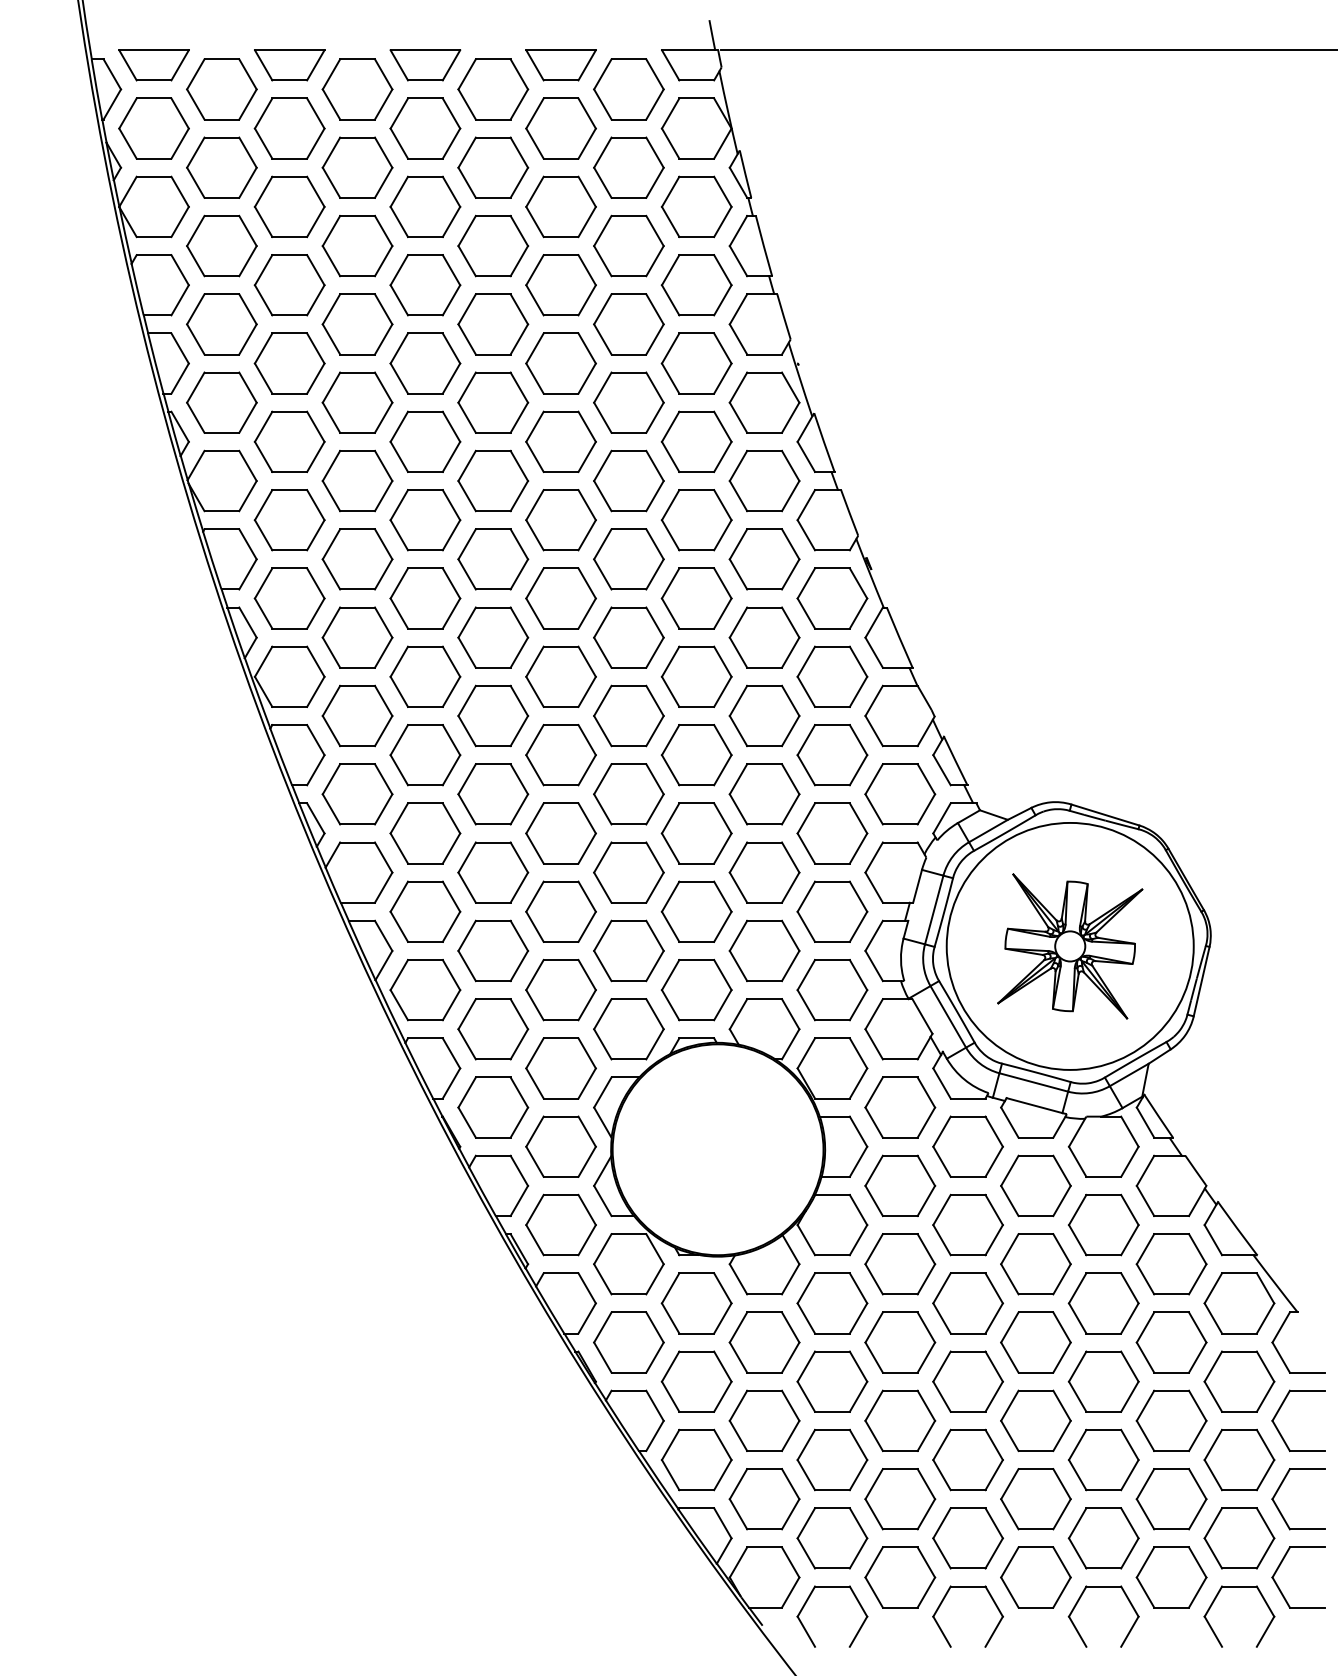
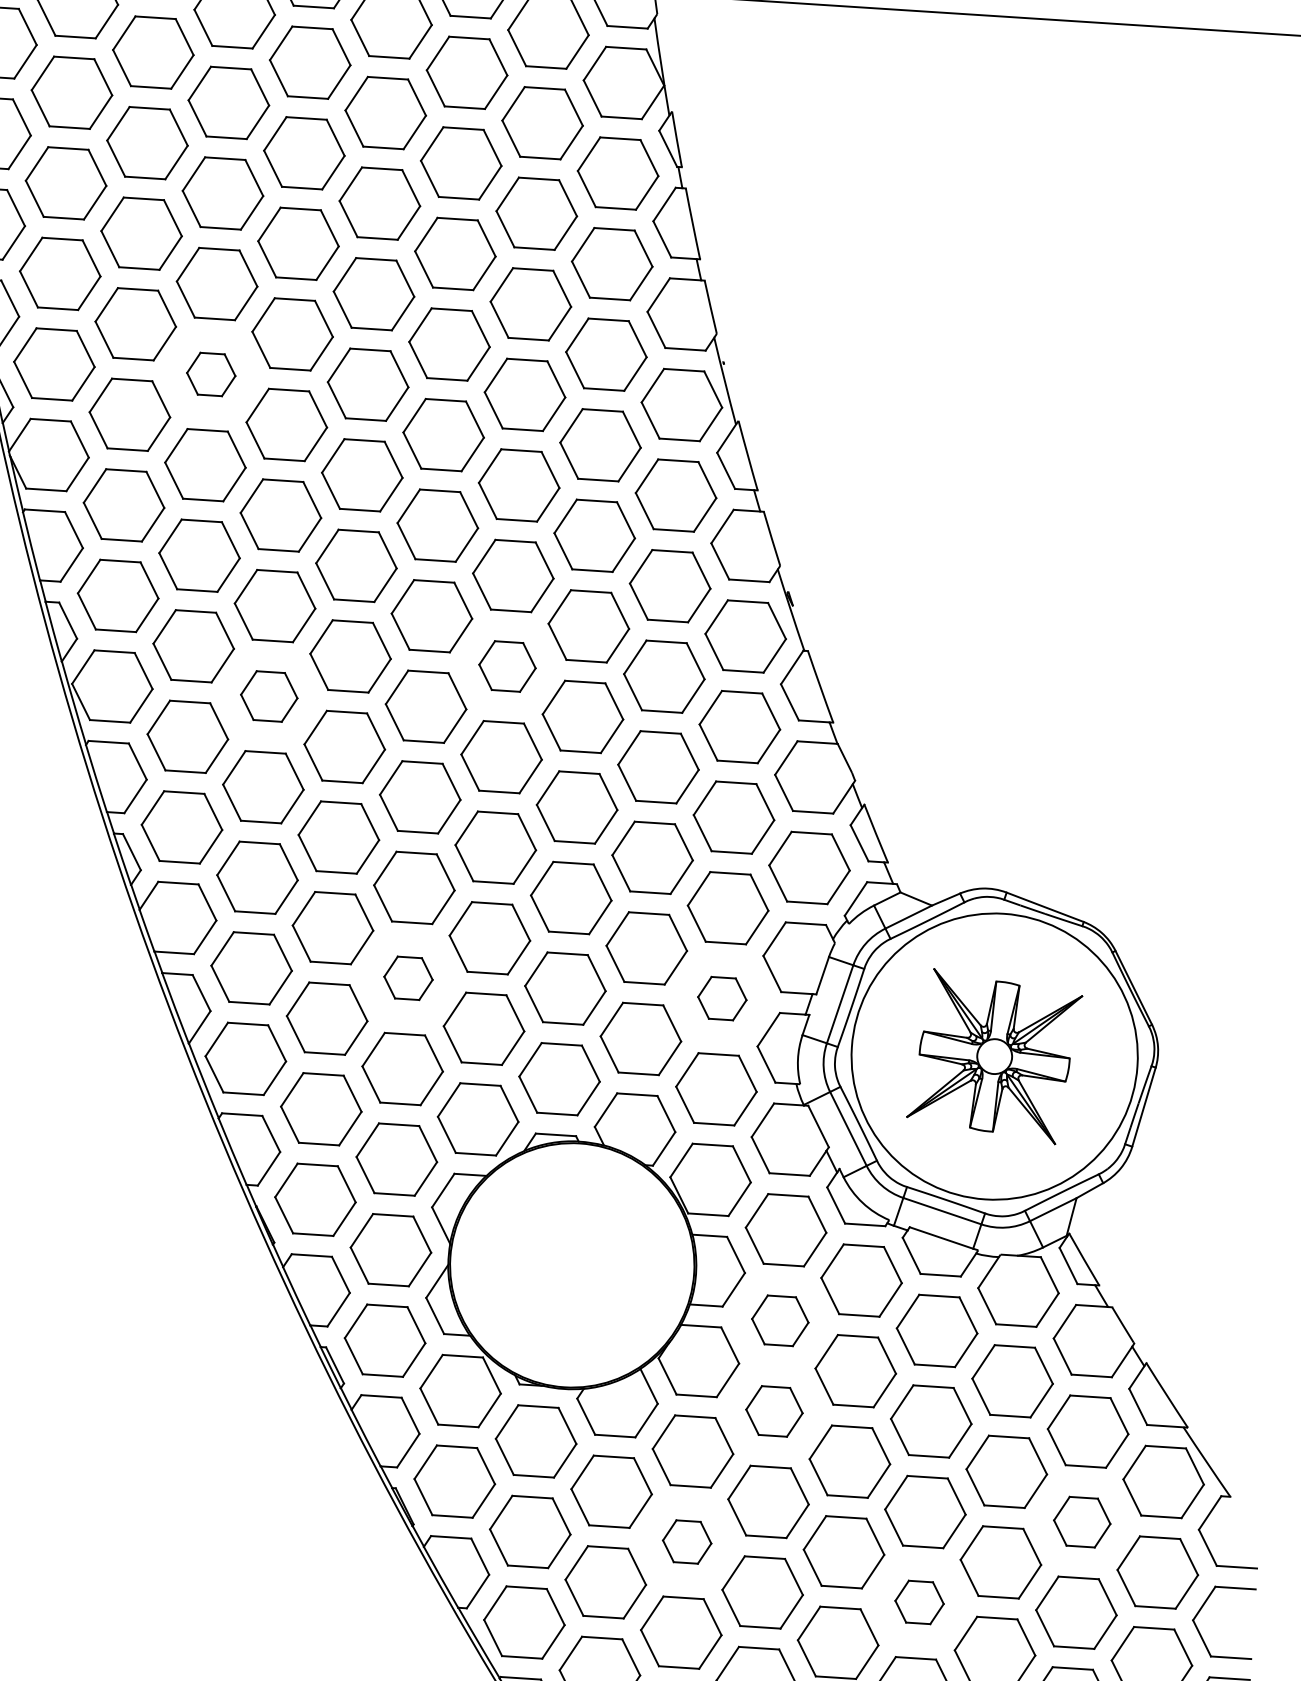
part: (357, 402) -> (211, 374), size x0.6
part: (628, 637) -> (507, 666), size x0.7
part: (425, 676) -> (269, 696), size x0.7
part: (560, 911) -> (407, 978), size x0.6
part: (832, 911) -> (722, 998), size x0.6
part: (900, 1185) -> (780, 1320), size x0.7
part: (900, 1264) -> (774, 1411), size x0.7
part: (1171, 1342) -> (1082, 1522), size x0.7
part: (832, 1381) -> (687, 1541), size x0.6
part: (1035, 1420) -> (919, 1602), size x0.6

